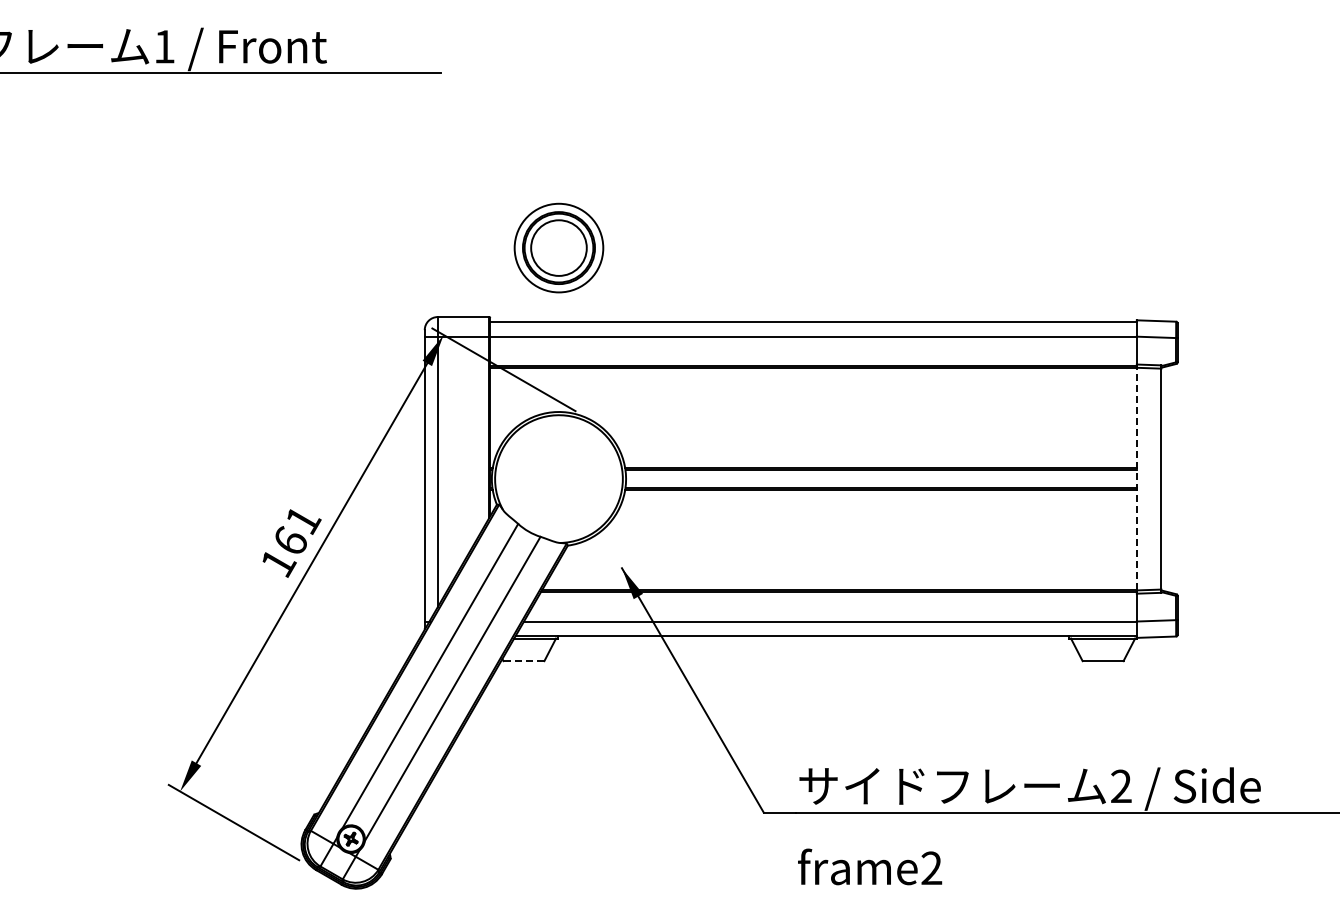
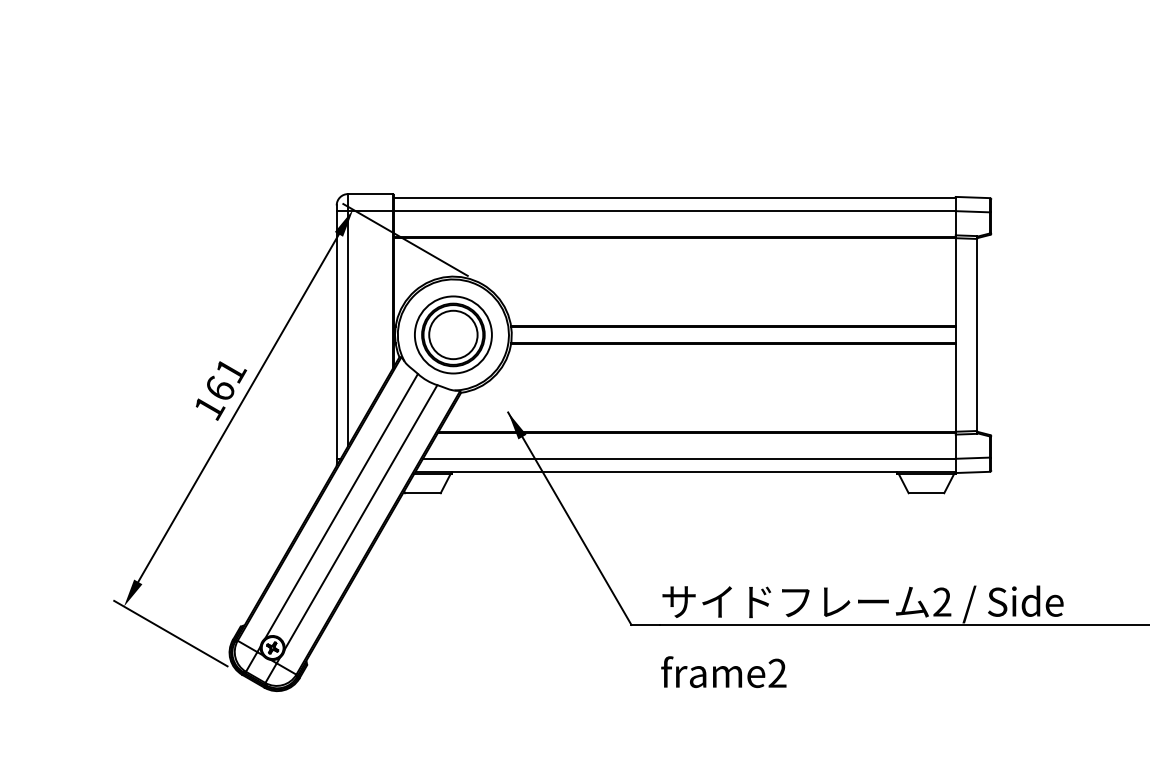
part: (558, 247) -> (452, 334), moved
line: (1136, 478) -> (955, 334), dashed -> solid
line: (524, 661) -> (423, 493), dashed -> solid

